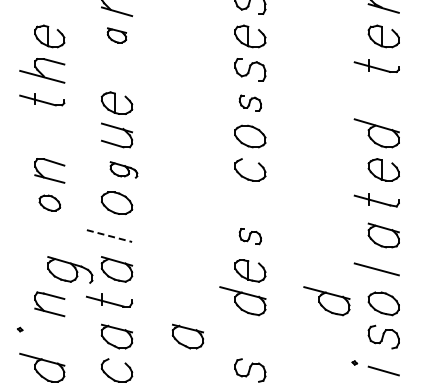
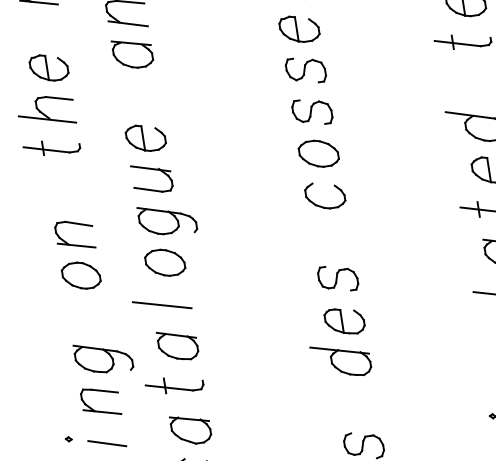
part: (116, 35) -> (132, 53), size x1.67
part: (250, 102) -> (312, 111), size x1.43
part: (123, 169) -> (166, 219), size x1.67
part: (49, 202) -> (80, 274), size x1.43
line: (109, 236) -> (162, 305), dashed -> solid
part: (250, 236) -> (338, 278), size x1.43
part: (70, 269) -> (103, 357), moved
part: (326, 301) -> (445, 344), removed
part: (187, 336) -> (278, 415), removed
line: (49, 337) -> (106, 443), added

